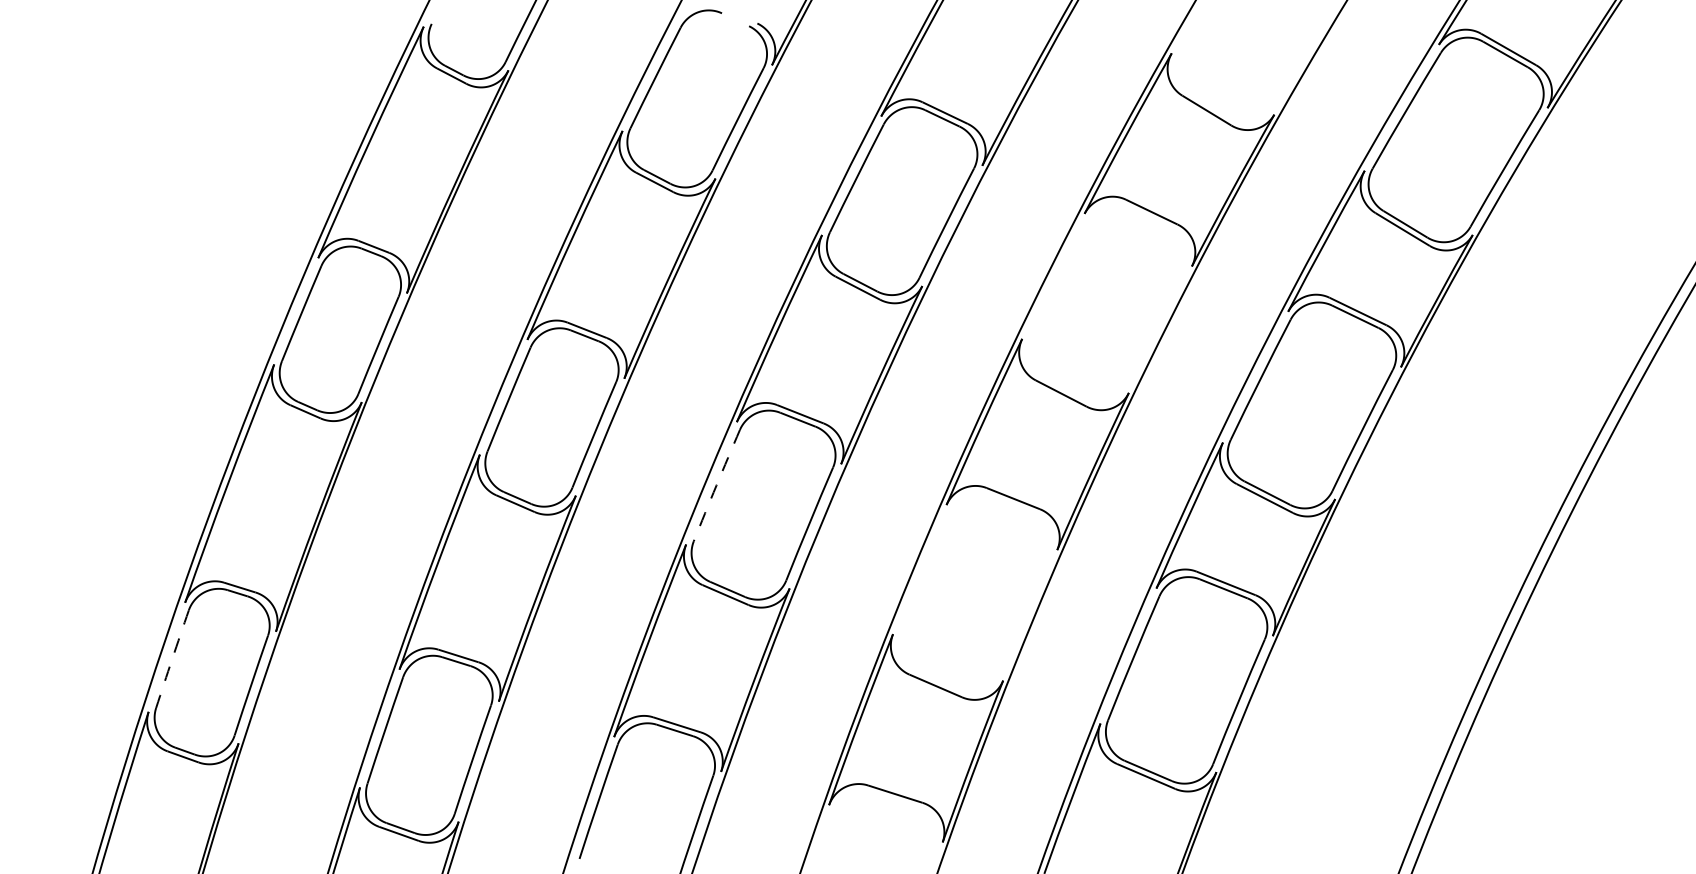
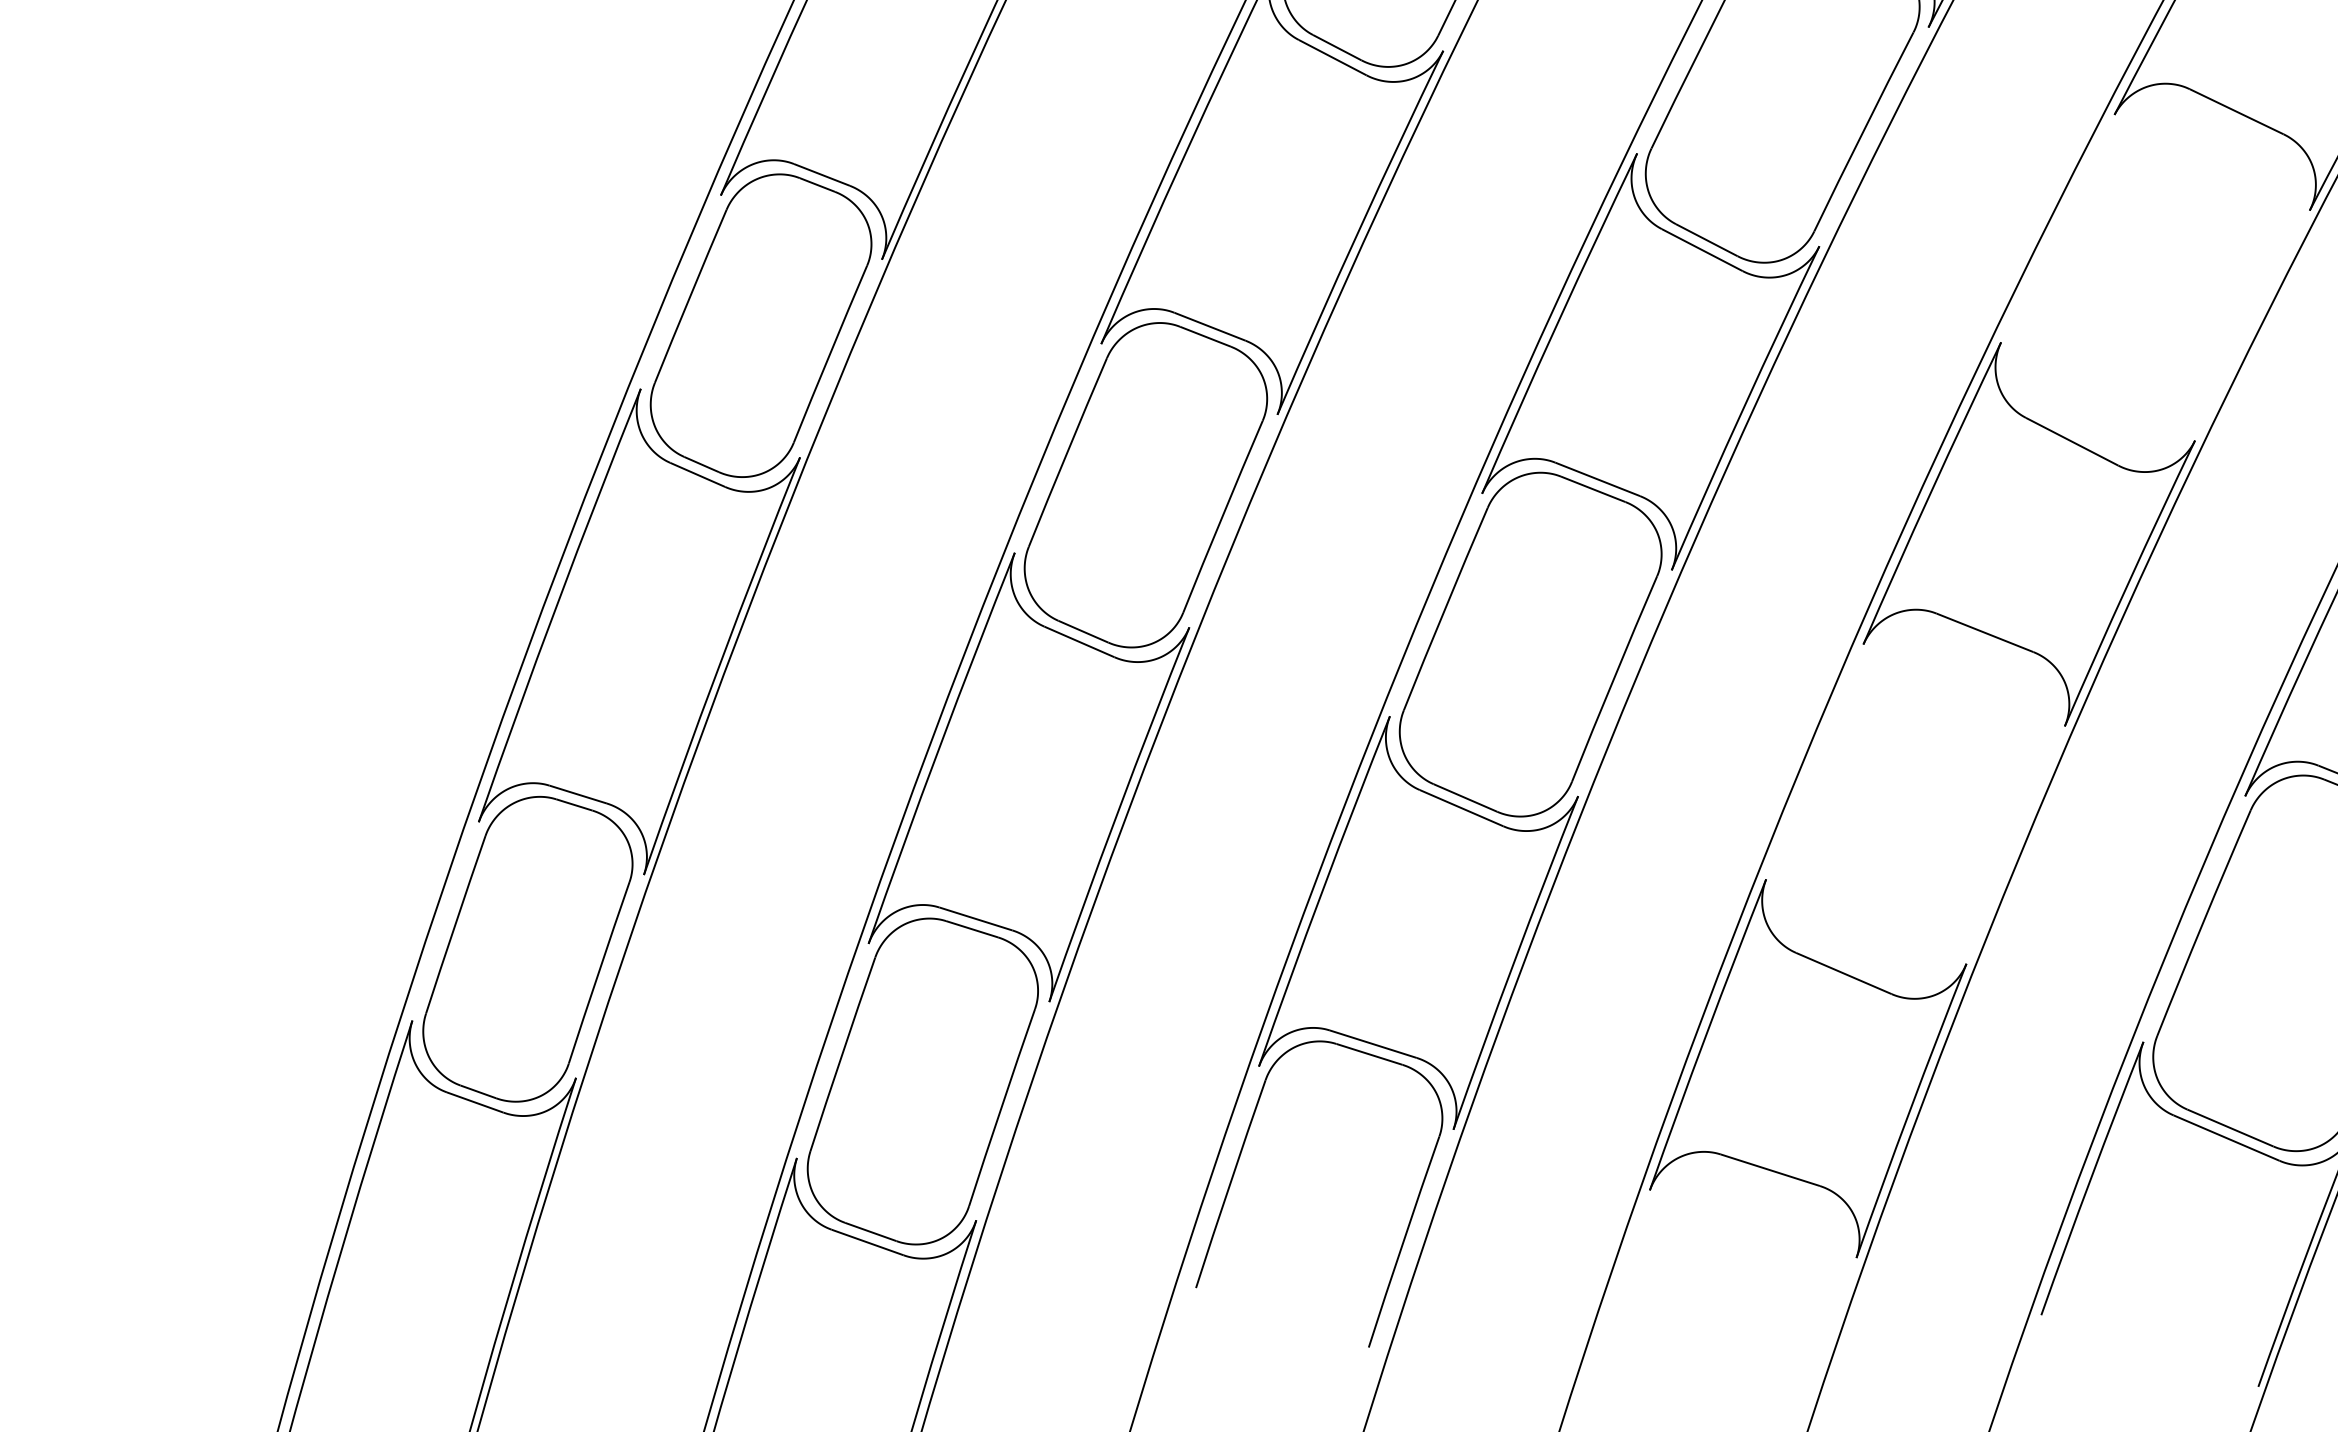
arc: (716, 485) -> (1445, 608), dashed -> solid
arc: (172, 659) -> (455, 925), dashed -> solid

